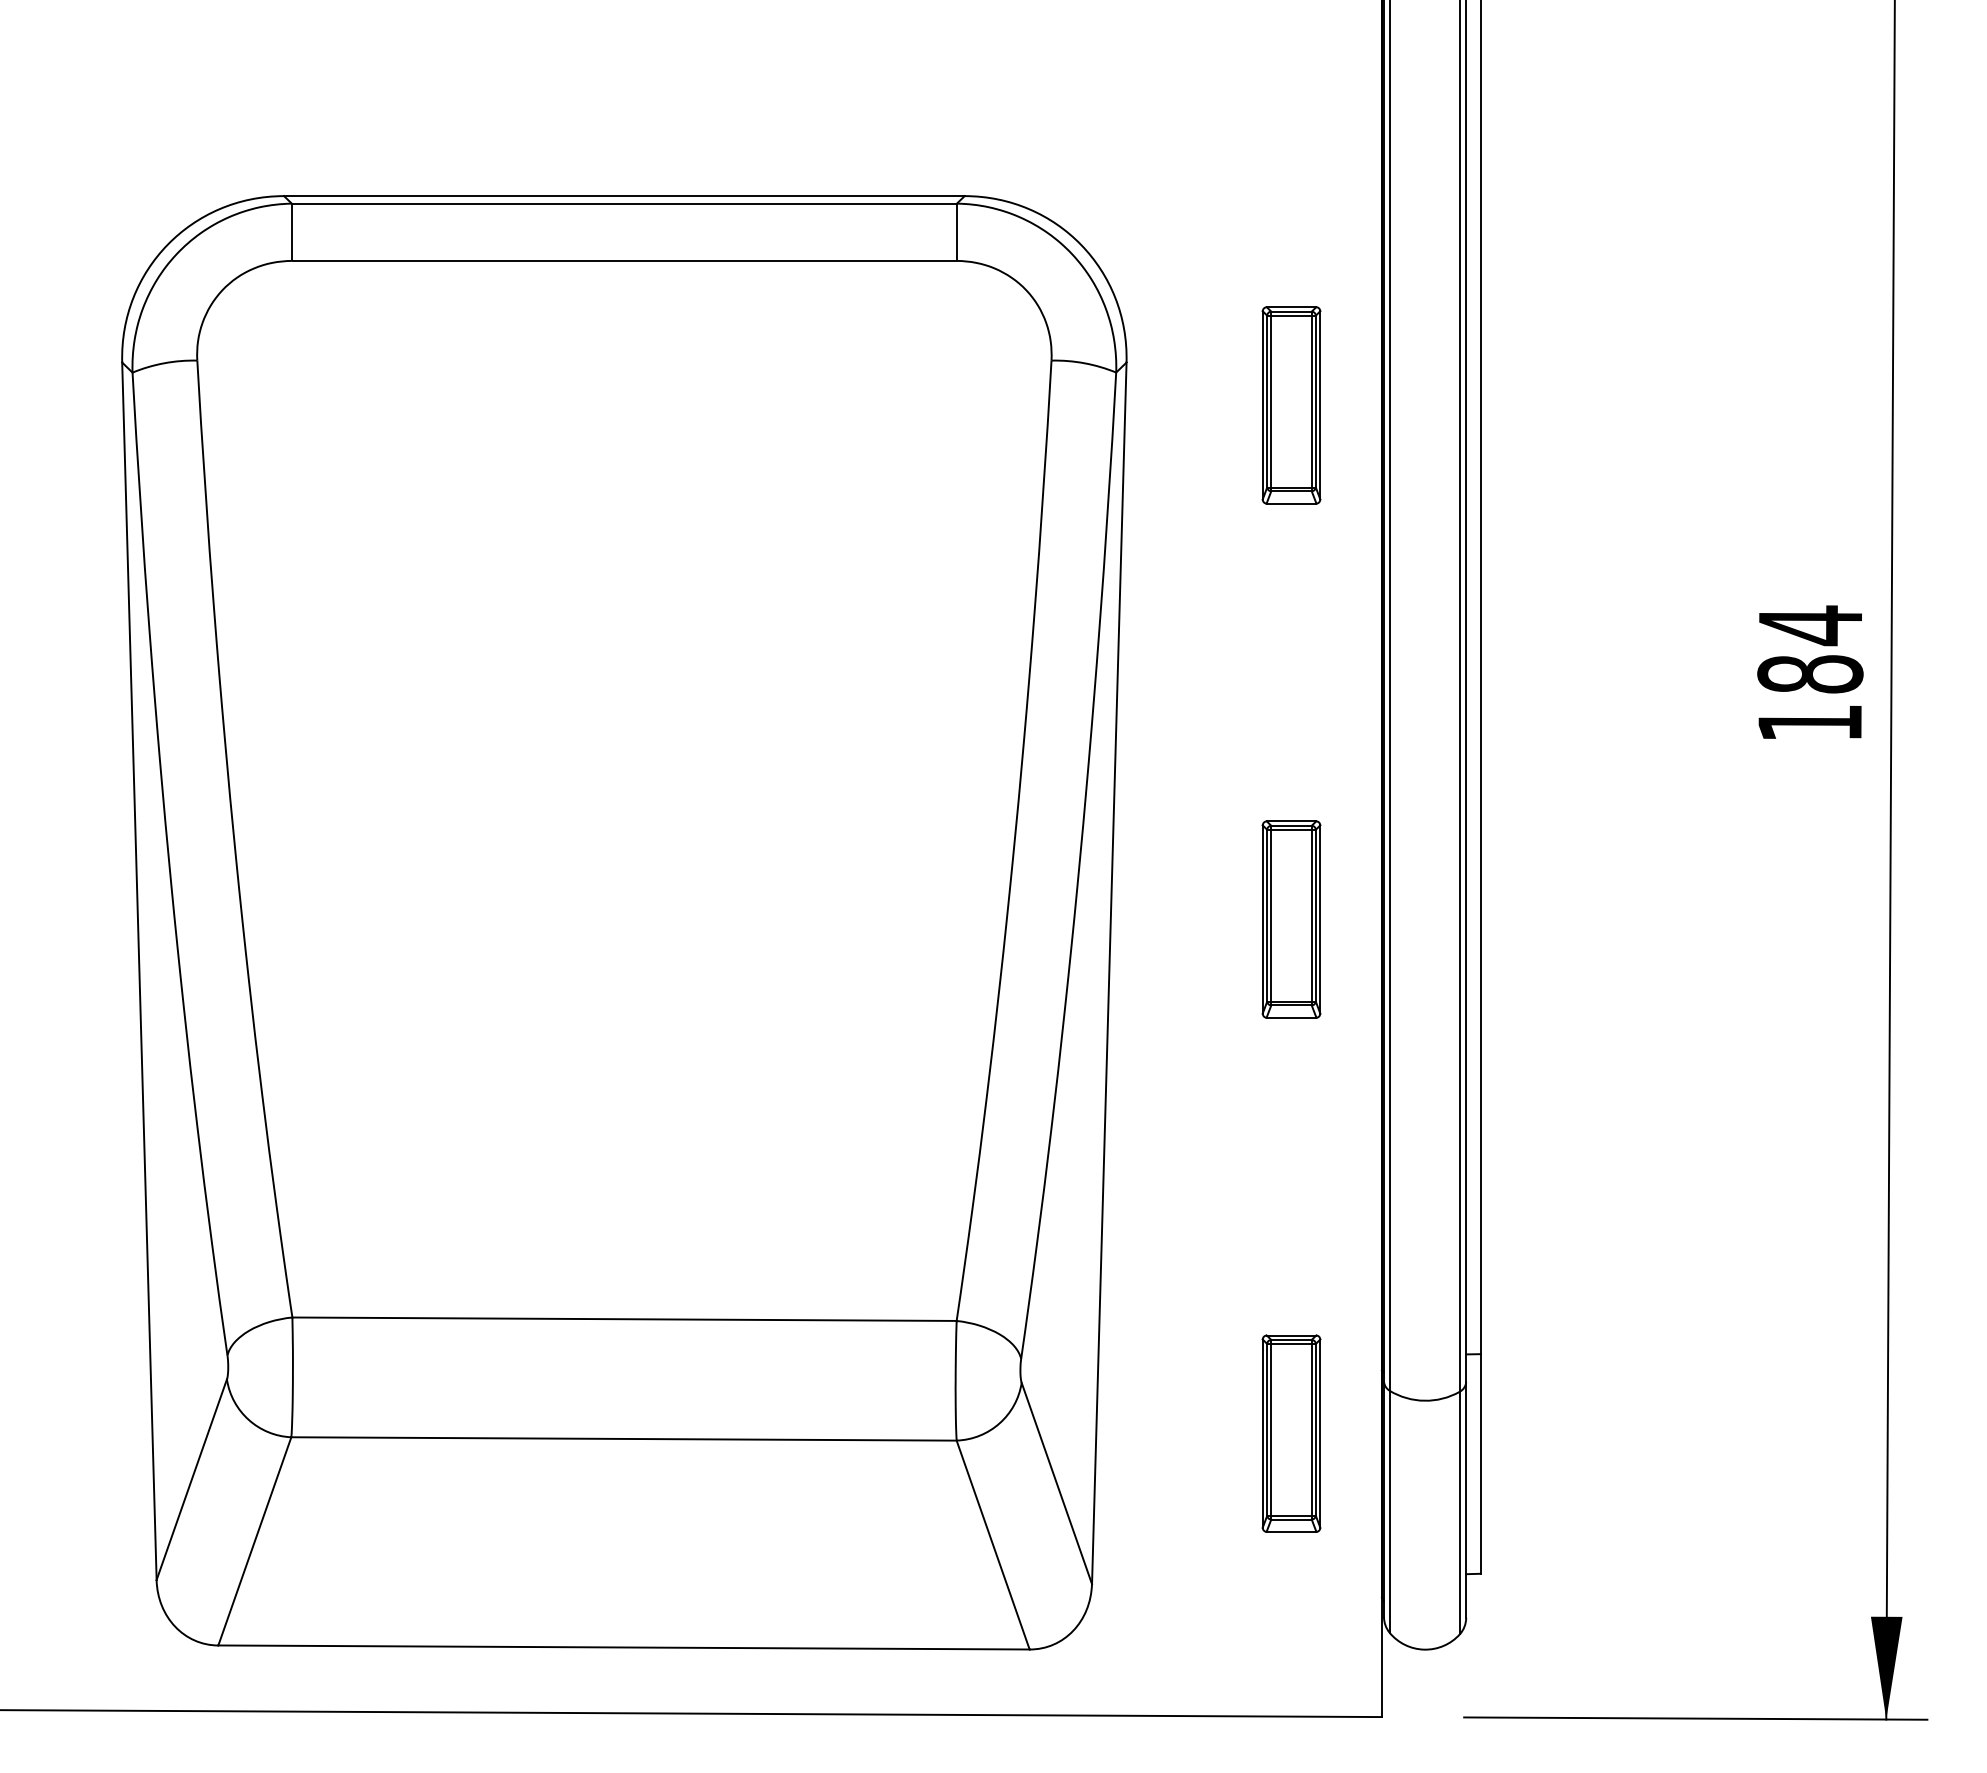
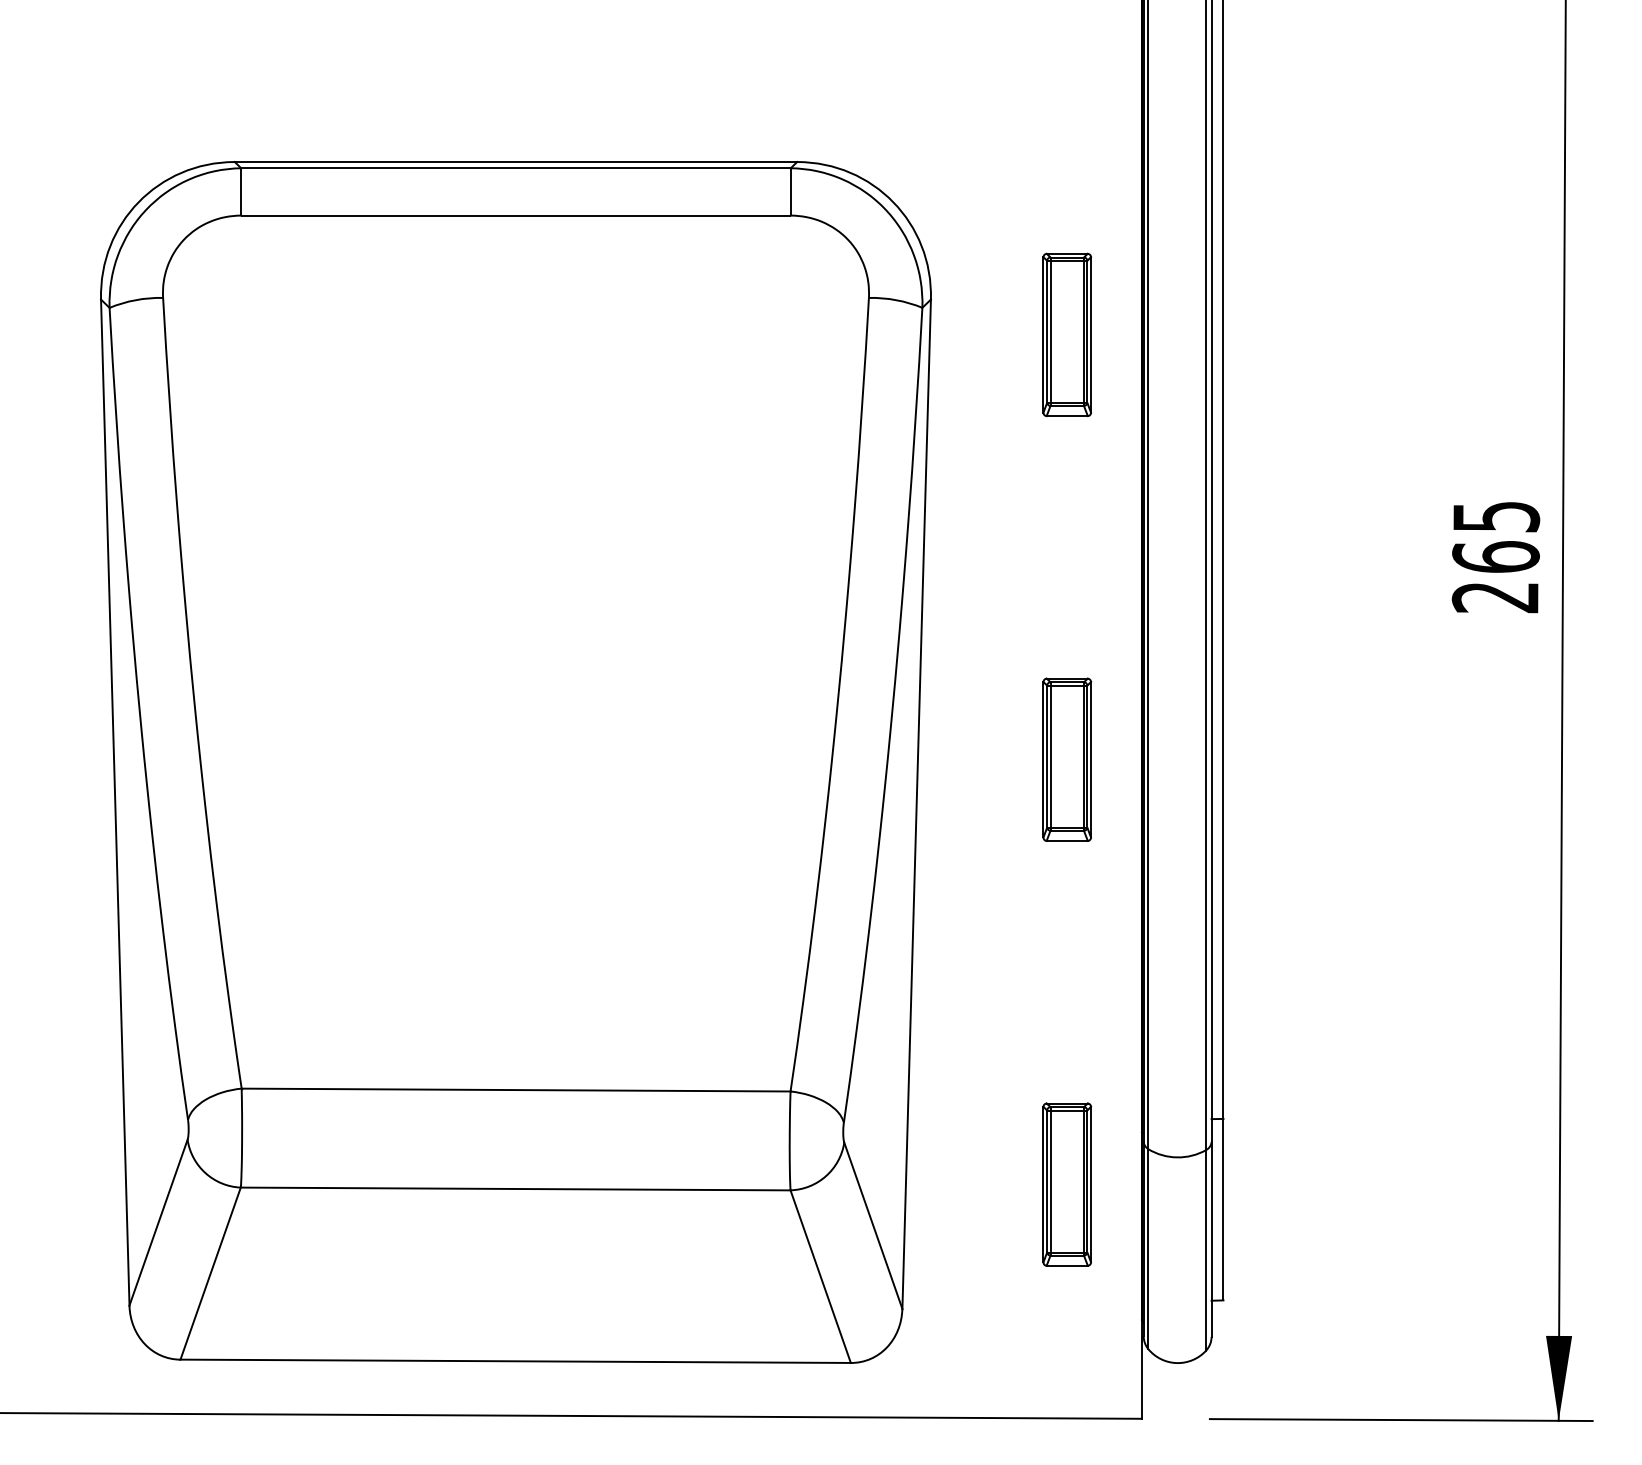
text: (1810, 673) -> (1496, 556), 184 -> 265

